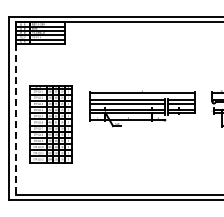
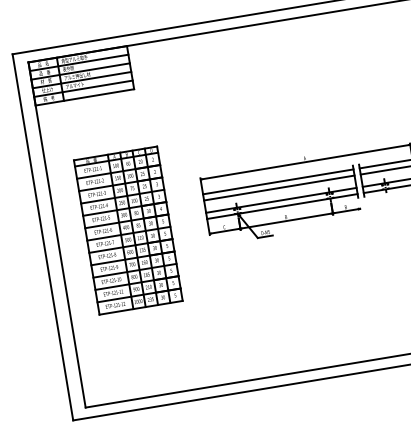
line: (15, 108) -> (56, 235), dashed -> solid
part: (50, 124) -> (127, 231), moved

